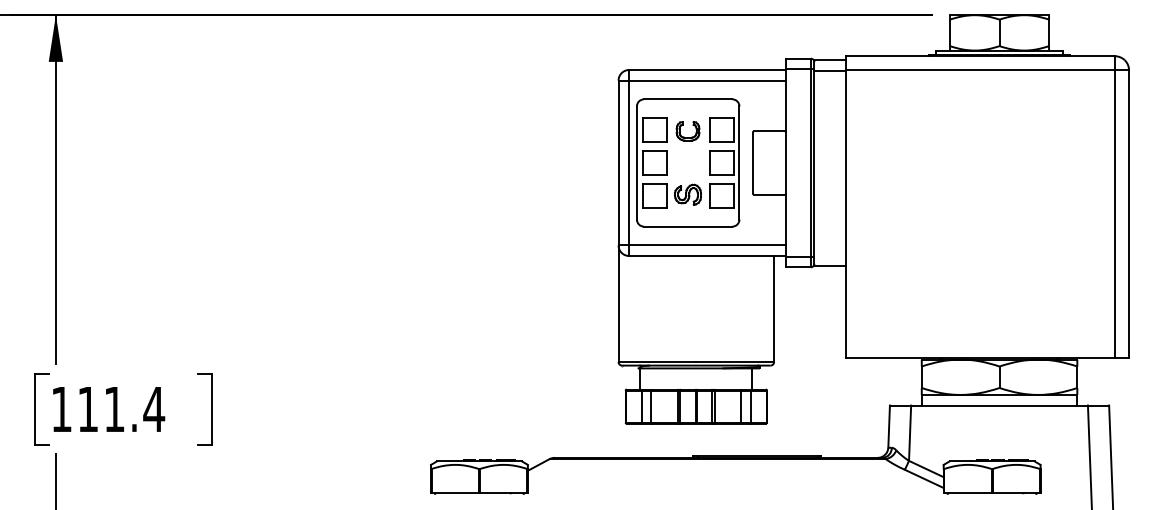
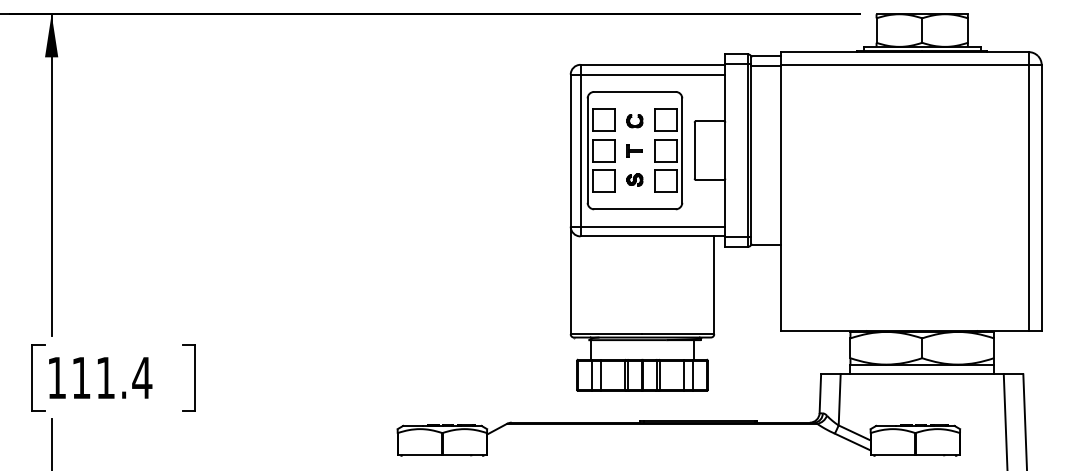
part: (688, 130) -> (635, 120), size x0.71
part: (687, 163) -> (634, 151), added
part: (688, 194) -> (635, 179), size x0.62

